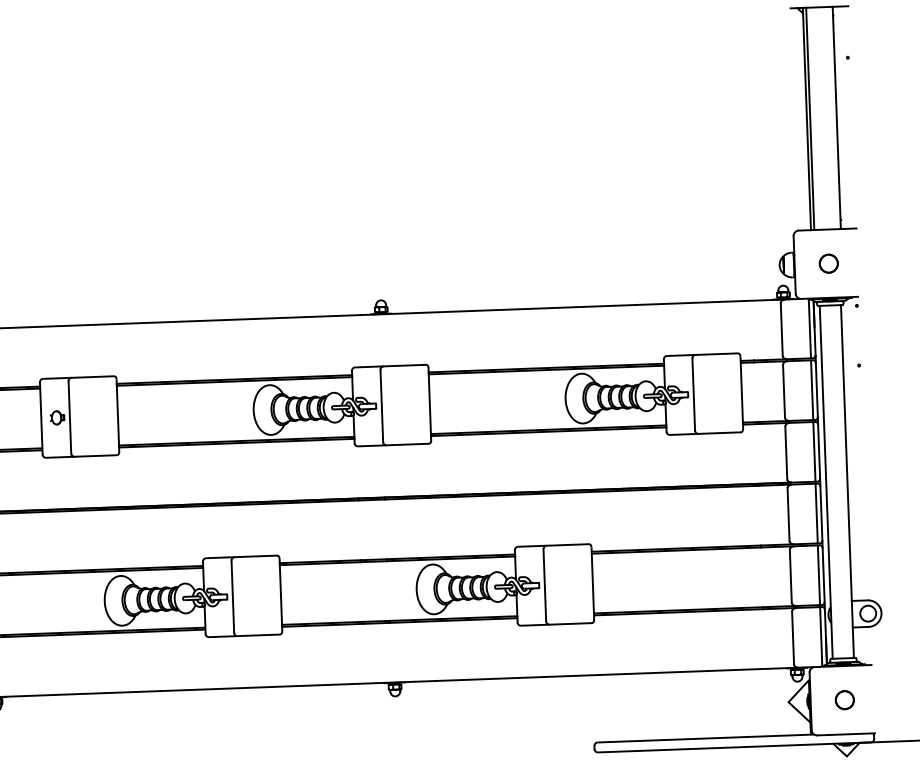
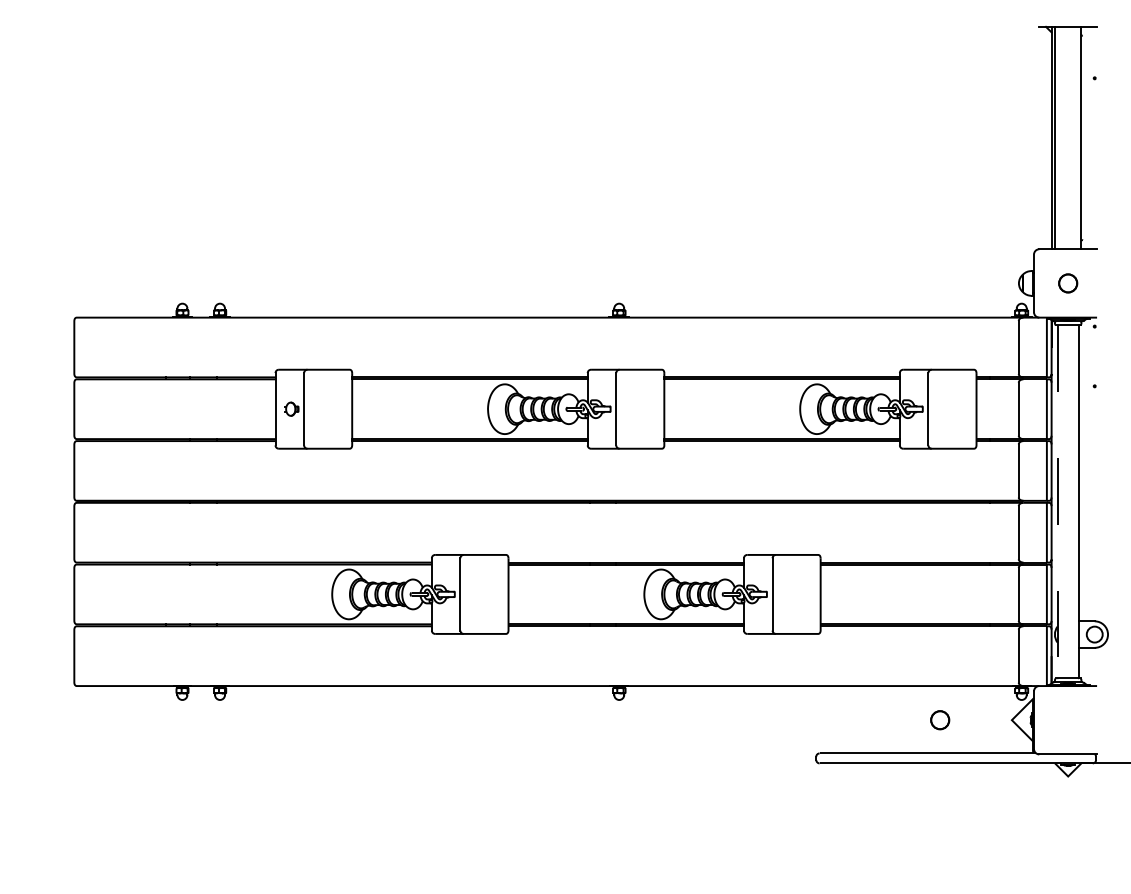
line: (826, 483) -> (1057, 502), solid -> dashed
circle: (845, 700) -> (940, 720), moved

